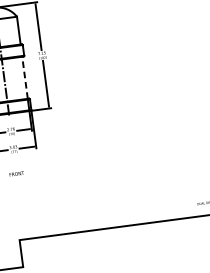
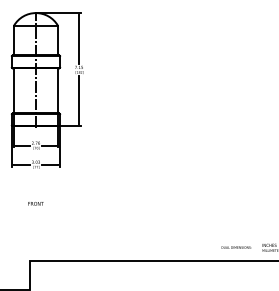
line: (24, 77) -> (57, 90), dashed -> solid
text: (16, 173) -> (35, 203), moved

